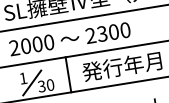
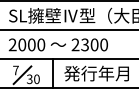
text: (22, 78) -> (15, 70), 1 -> 7

